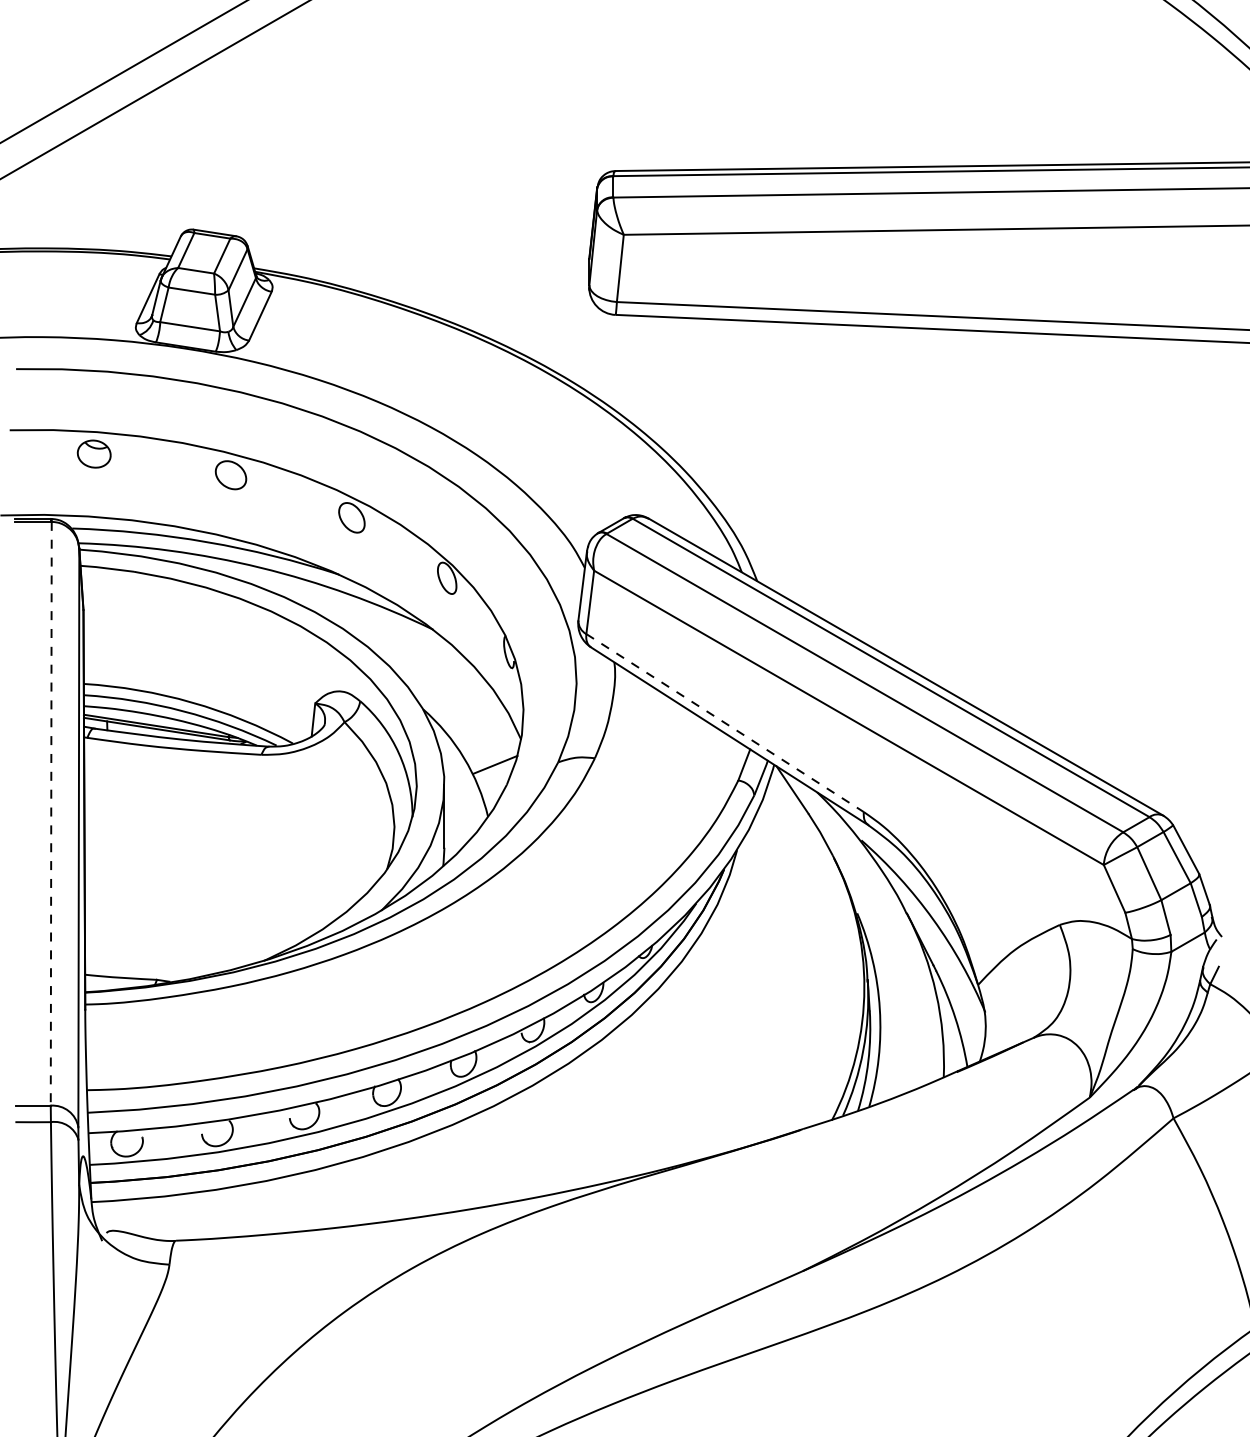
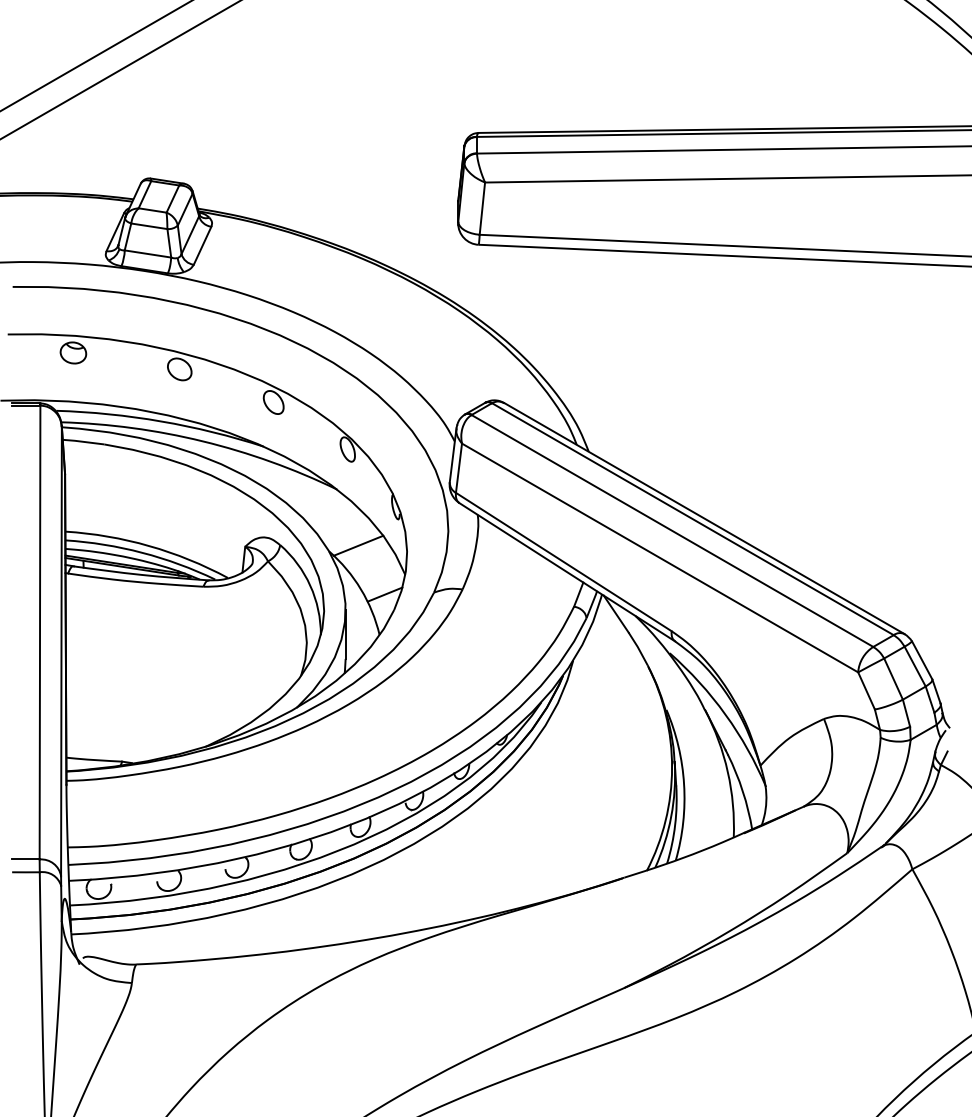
line: (460, 701) -> (358, 545), added
line: (725, 723) -> (564, 562), dashed -> solid
line: (51, 813) -> (40, 632), dashed -> solid

